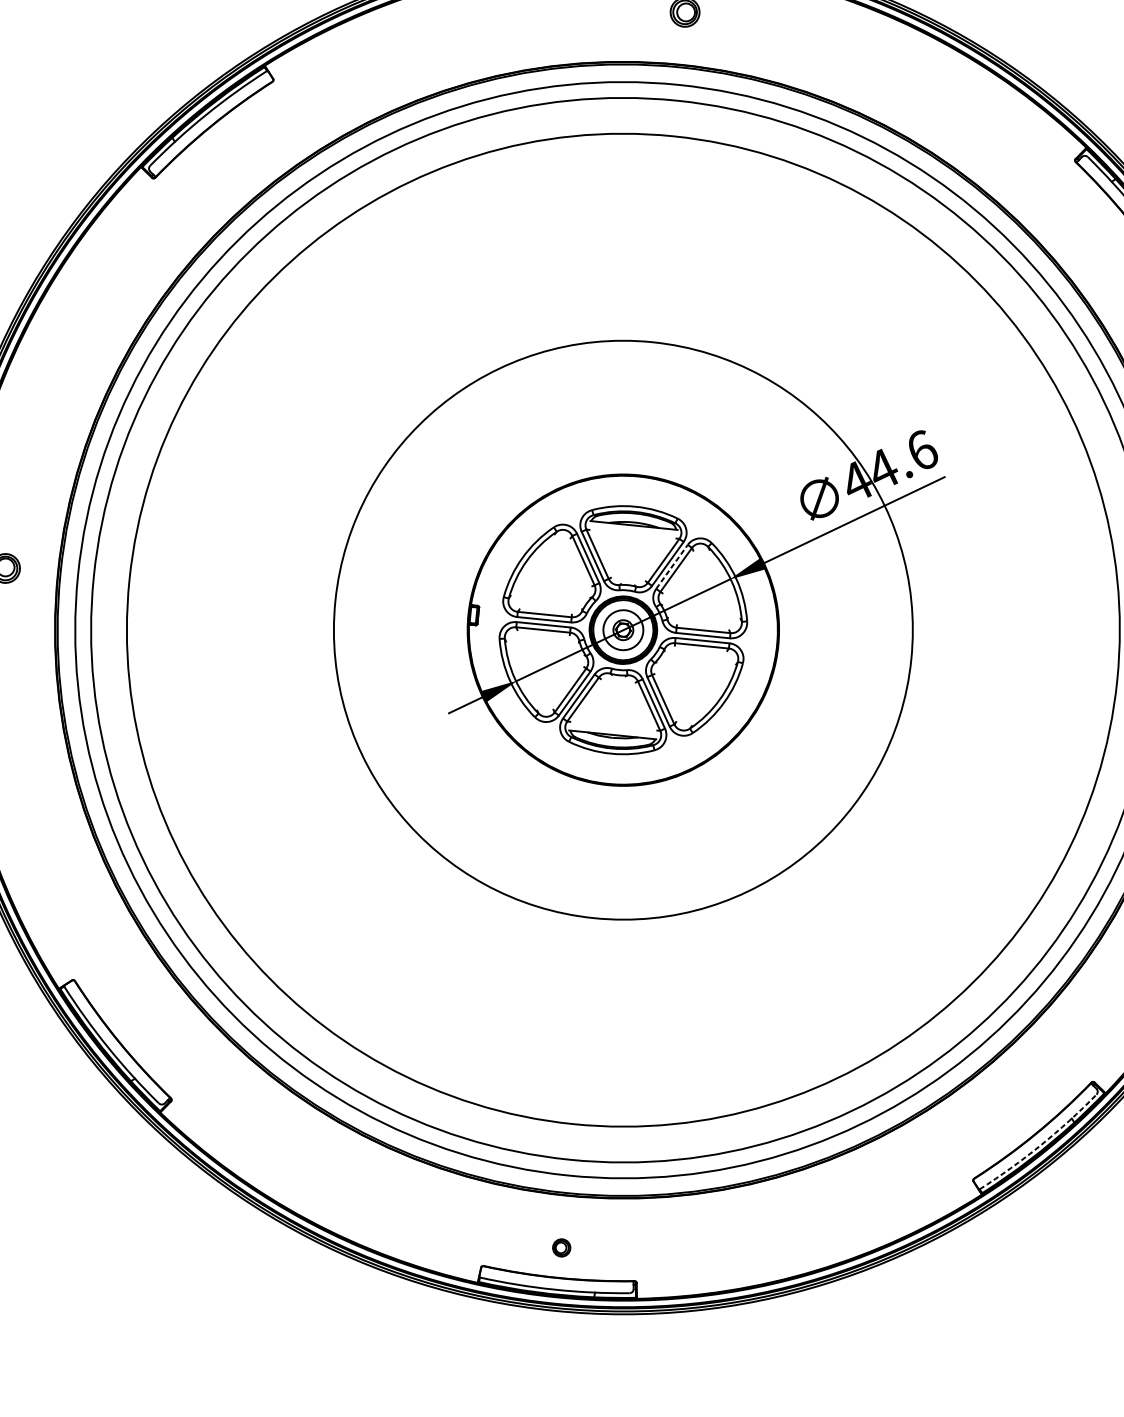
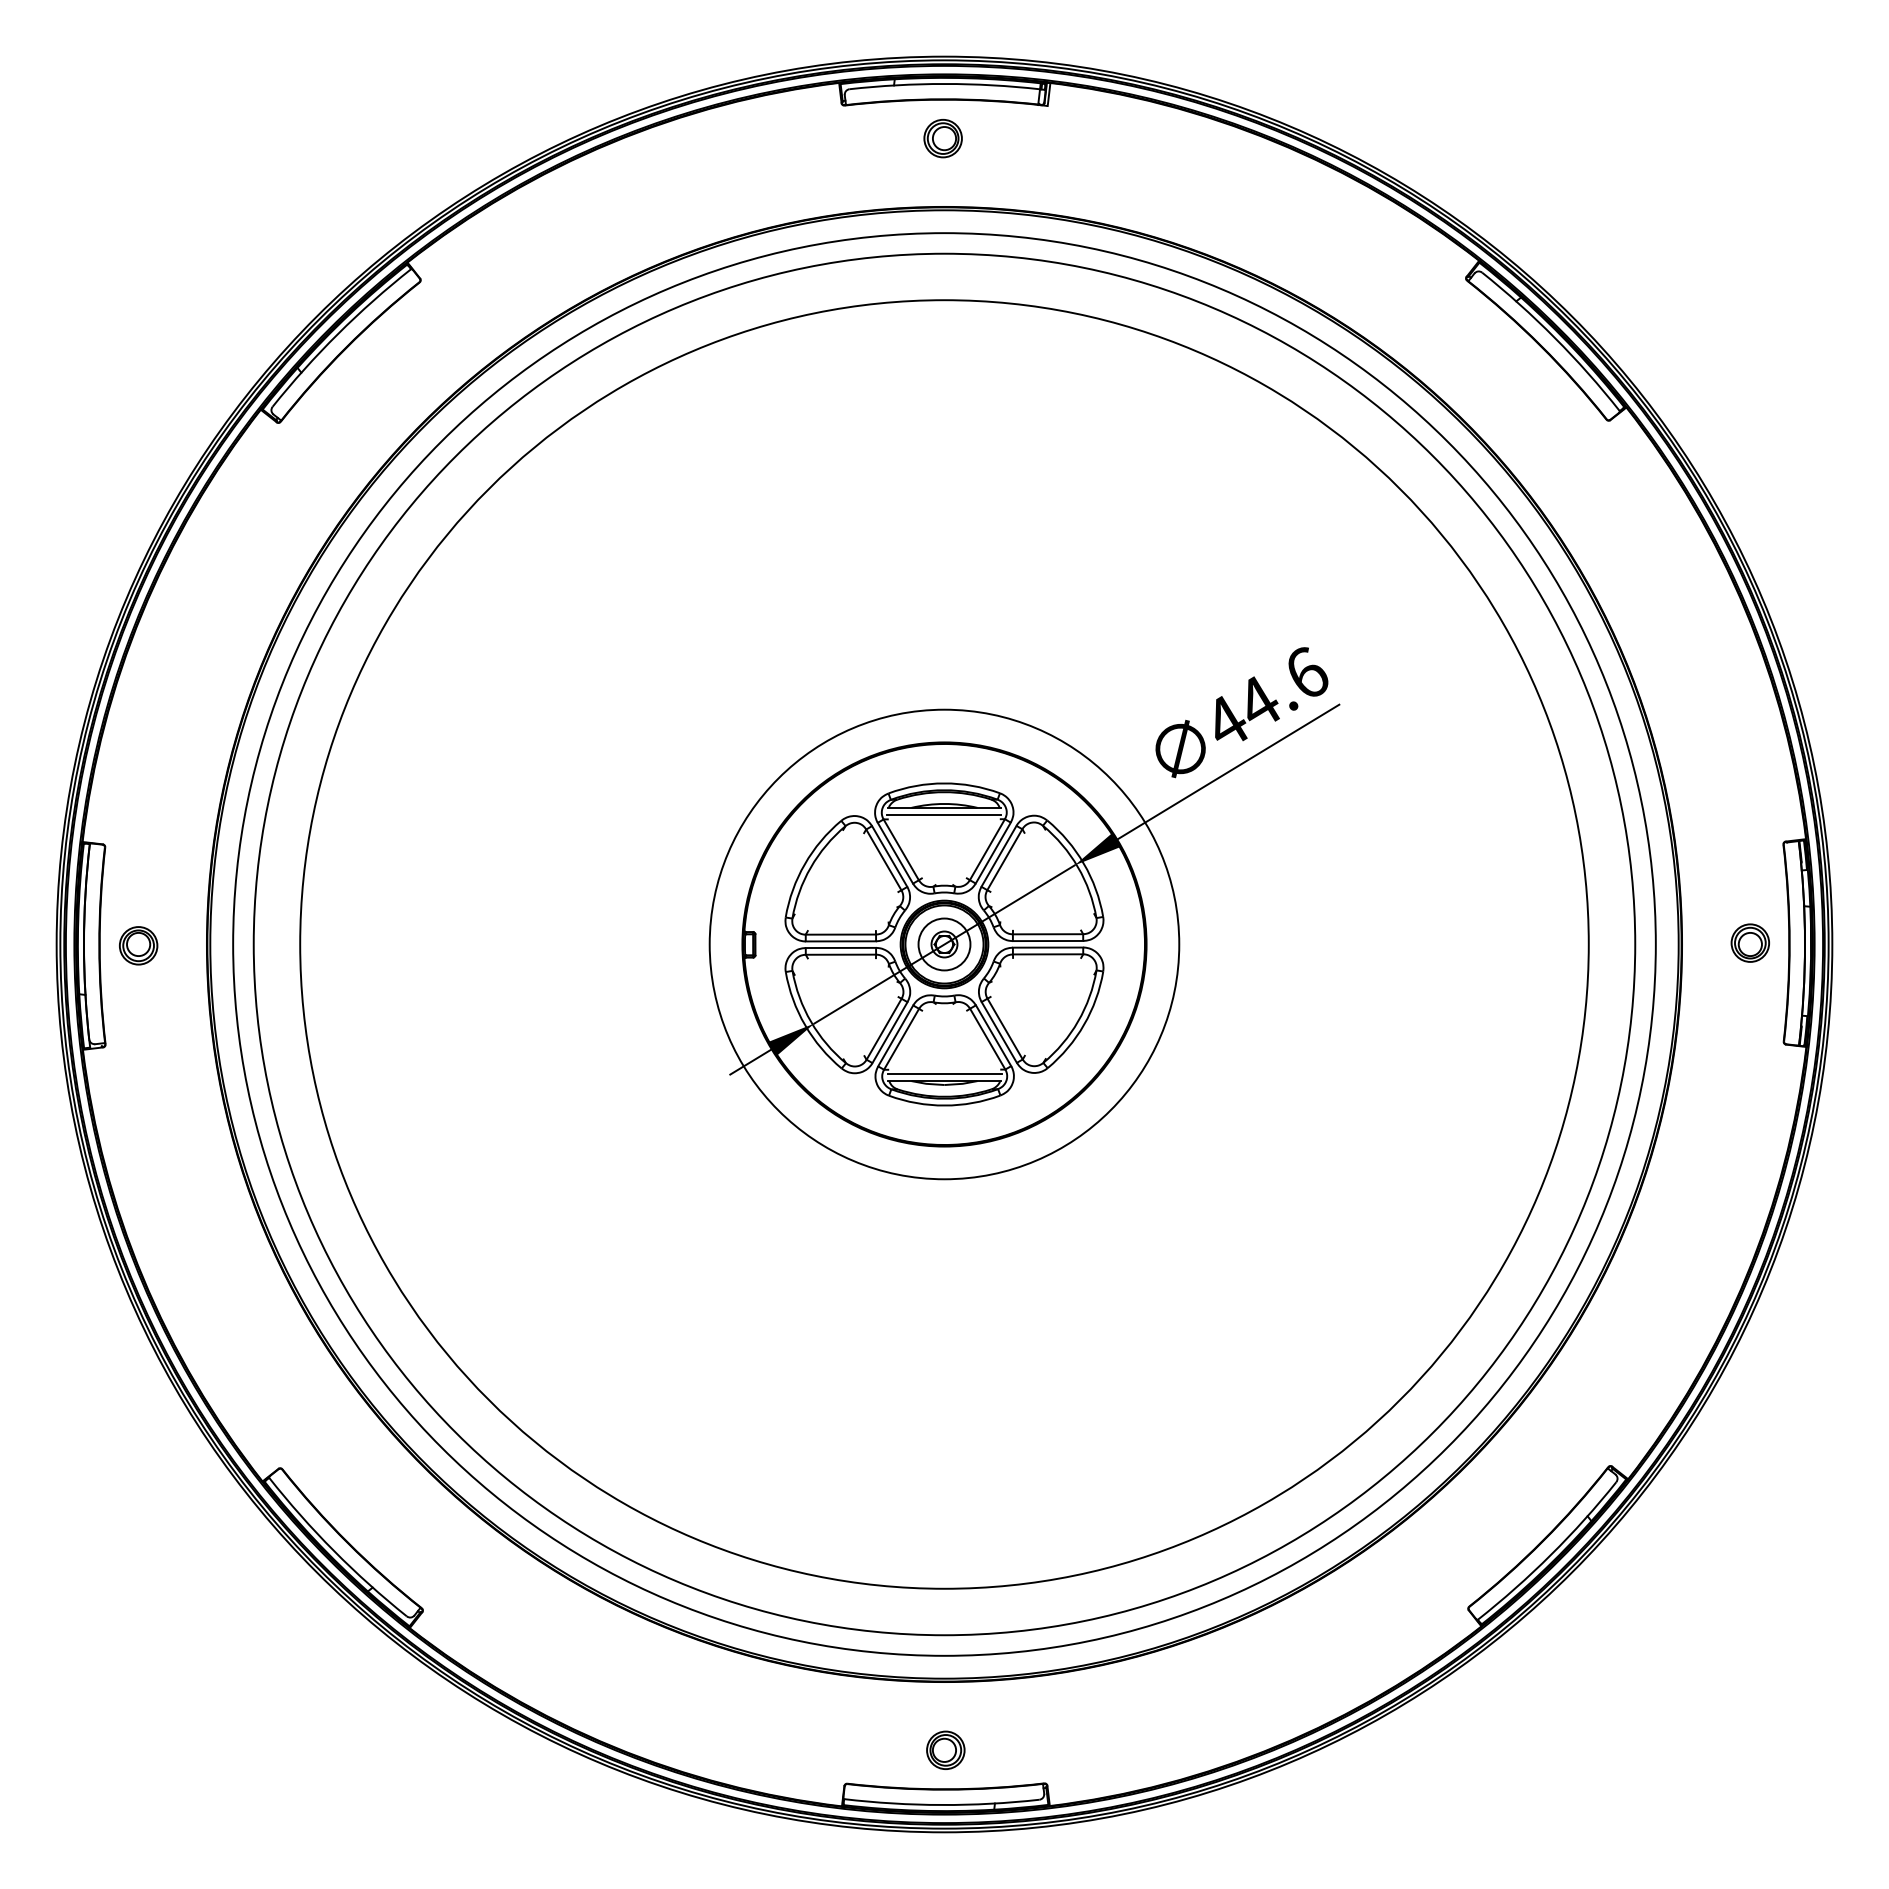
line: (633, 530) -> (944, 814), added
line: (672, 566) -> (999, 855), dashed -> solid
circle: (623, 630) -> (944, 944), size x0.62
line: (613, 729) -> (944, 1074), added
arc: (1041, 1145) -> (1551, 1554), dashed -> solid
part: (561, 1247) -> (945, 1749), size x1.67

